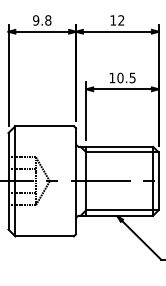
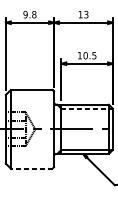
text: (121, 20) -> (86, 14), 12 -> 13
line: (123, 152) -> (87, 108), solid -> dashed
line: (44, 236) -> (31, 168), solid -> dashed

